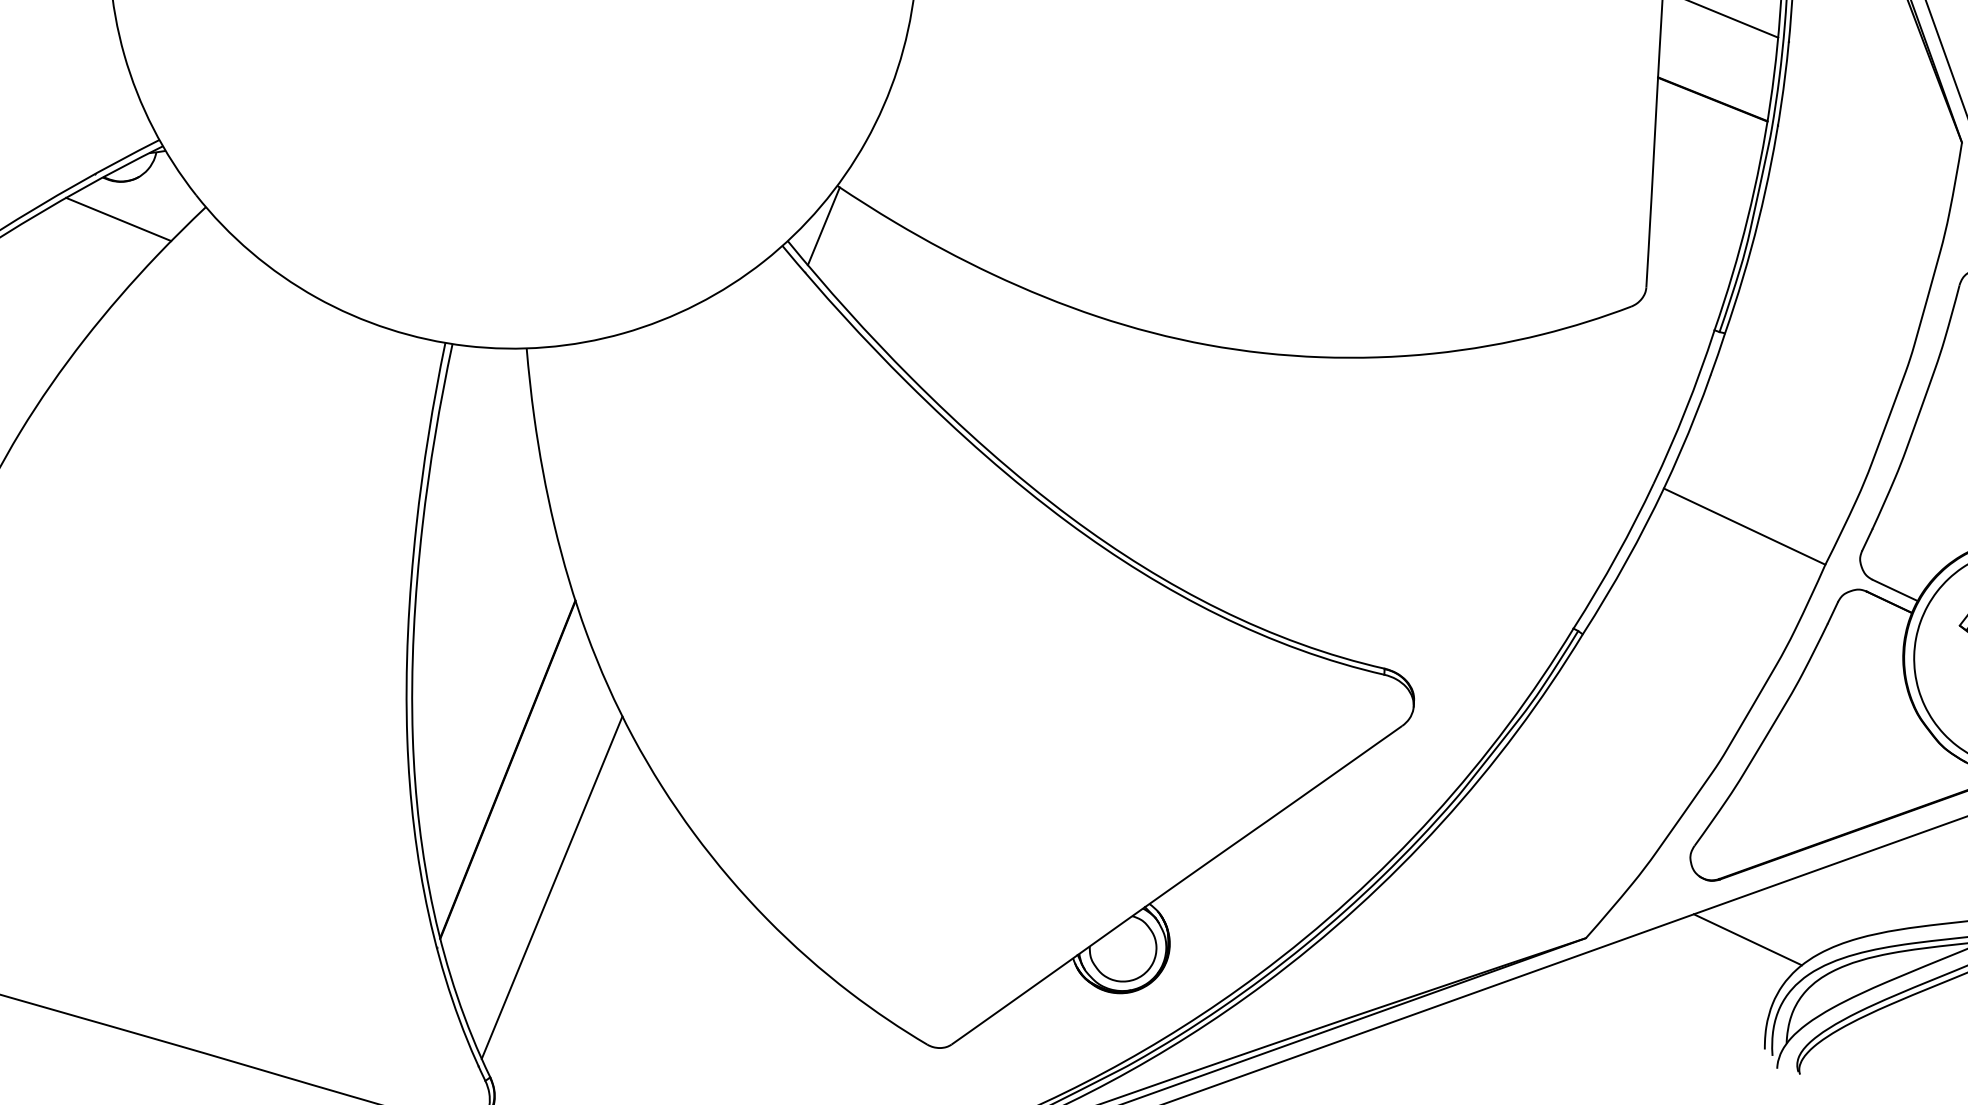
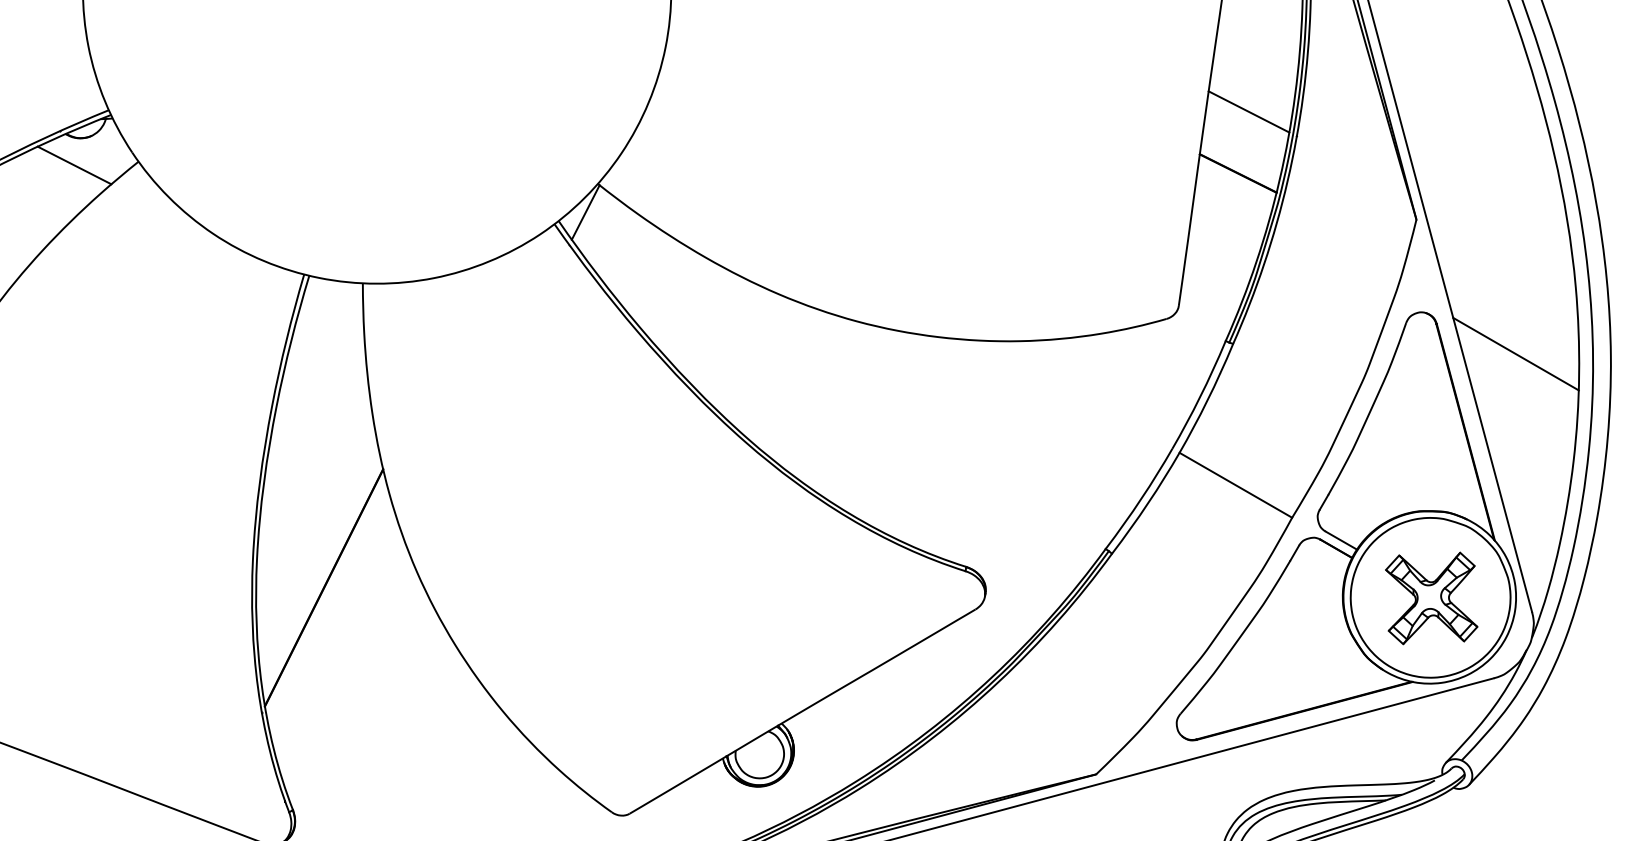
line: (551, 888) -> (348, 676), removed
line: (1747, 938) -> (1213, 784), removed

